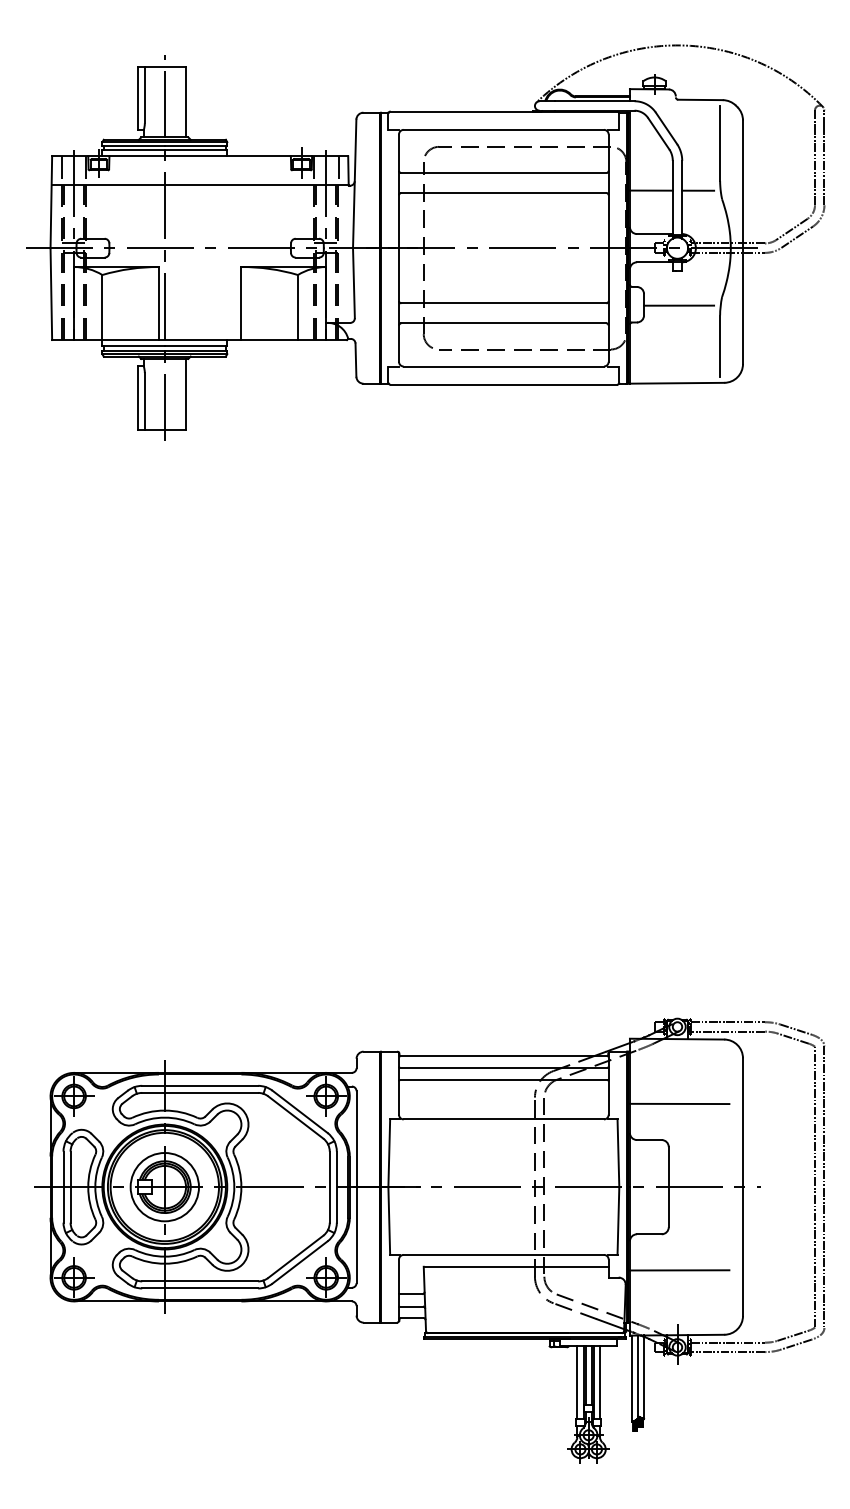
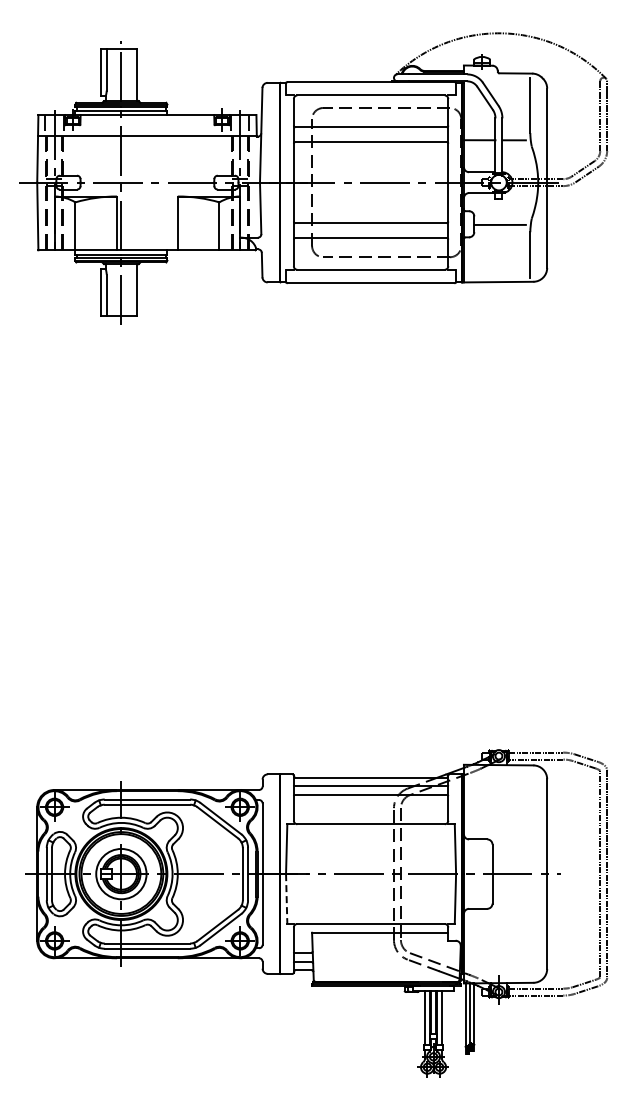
line: (679, 1103) -> (500, 812), removed
line: (389, 1221) -> (286, 899), solid -> dashed
line: (679, 1270) -> (500, 935), removed

